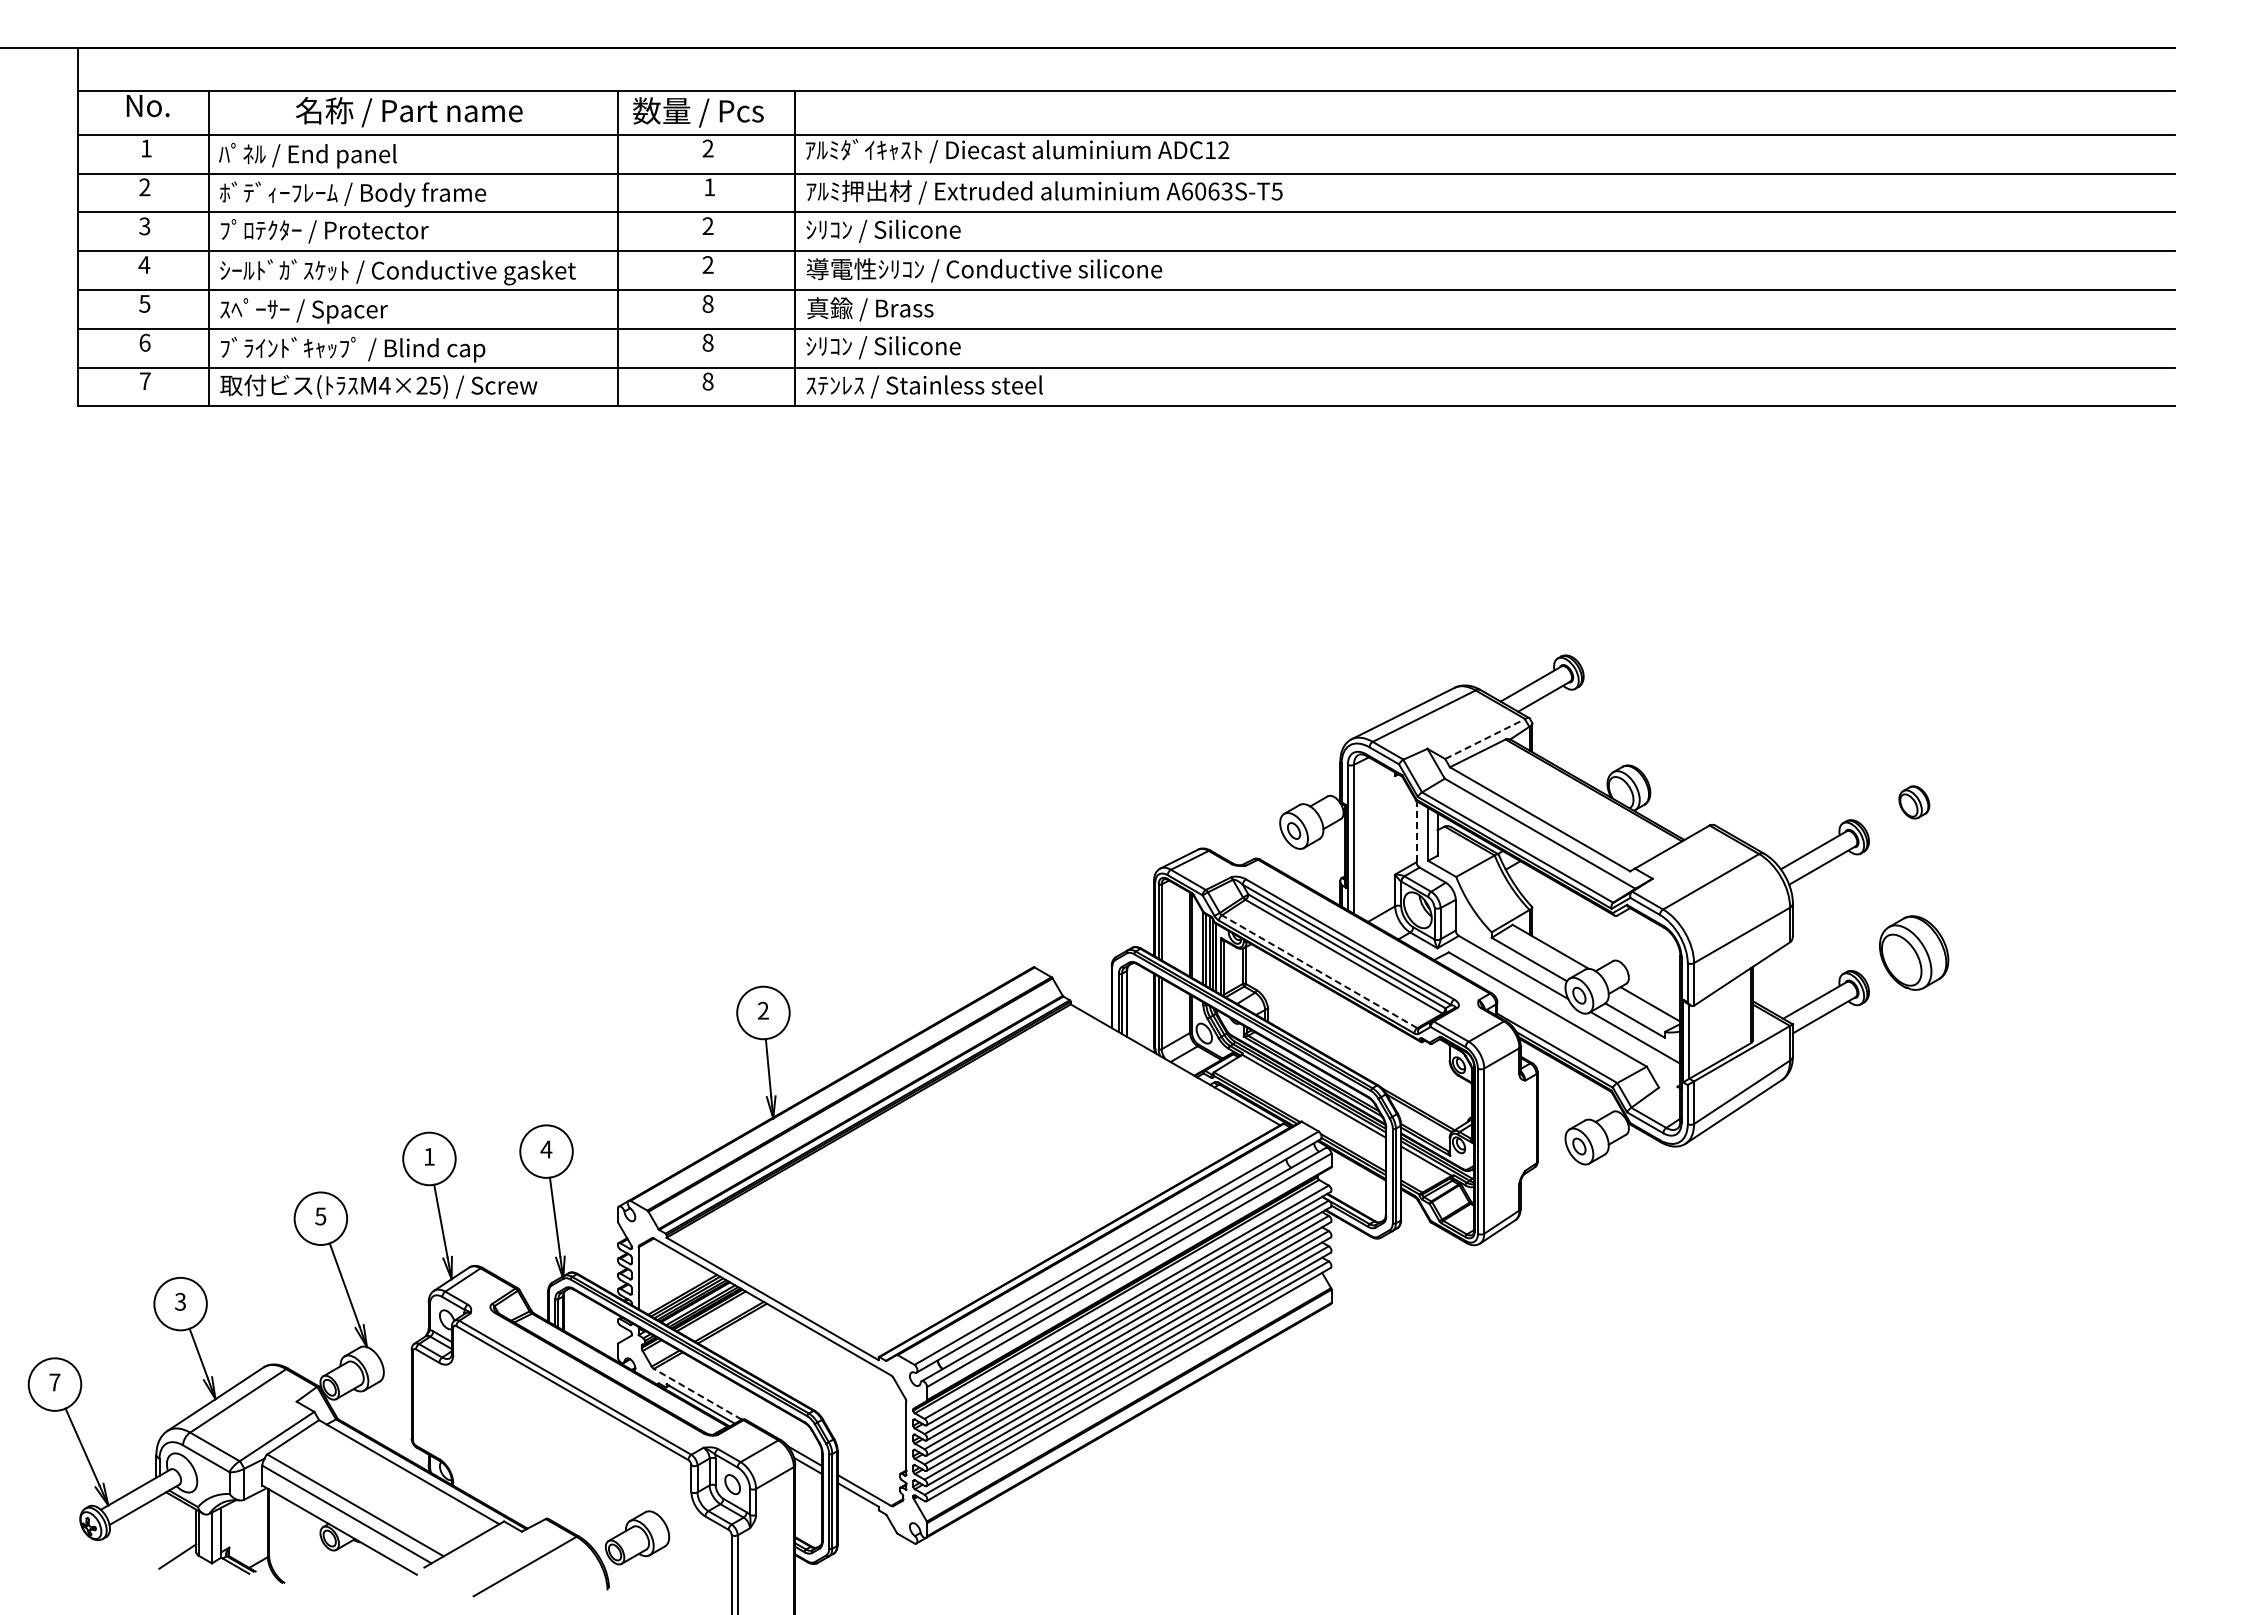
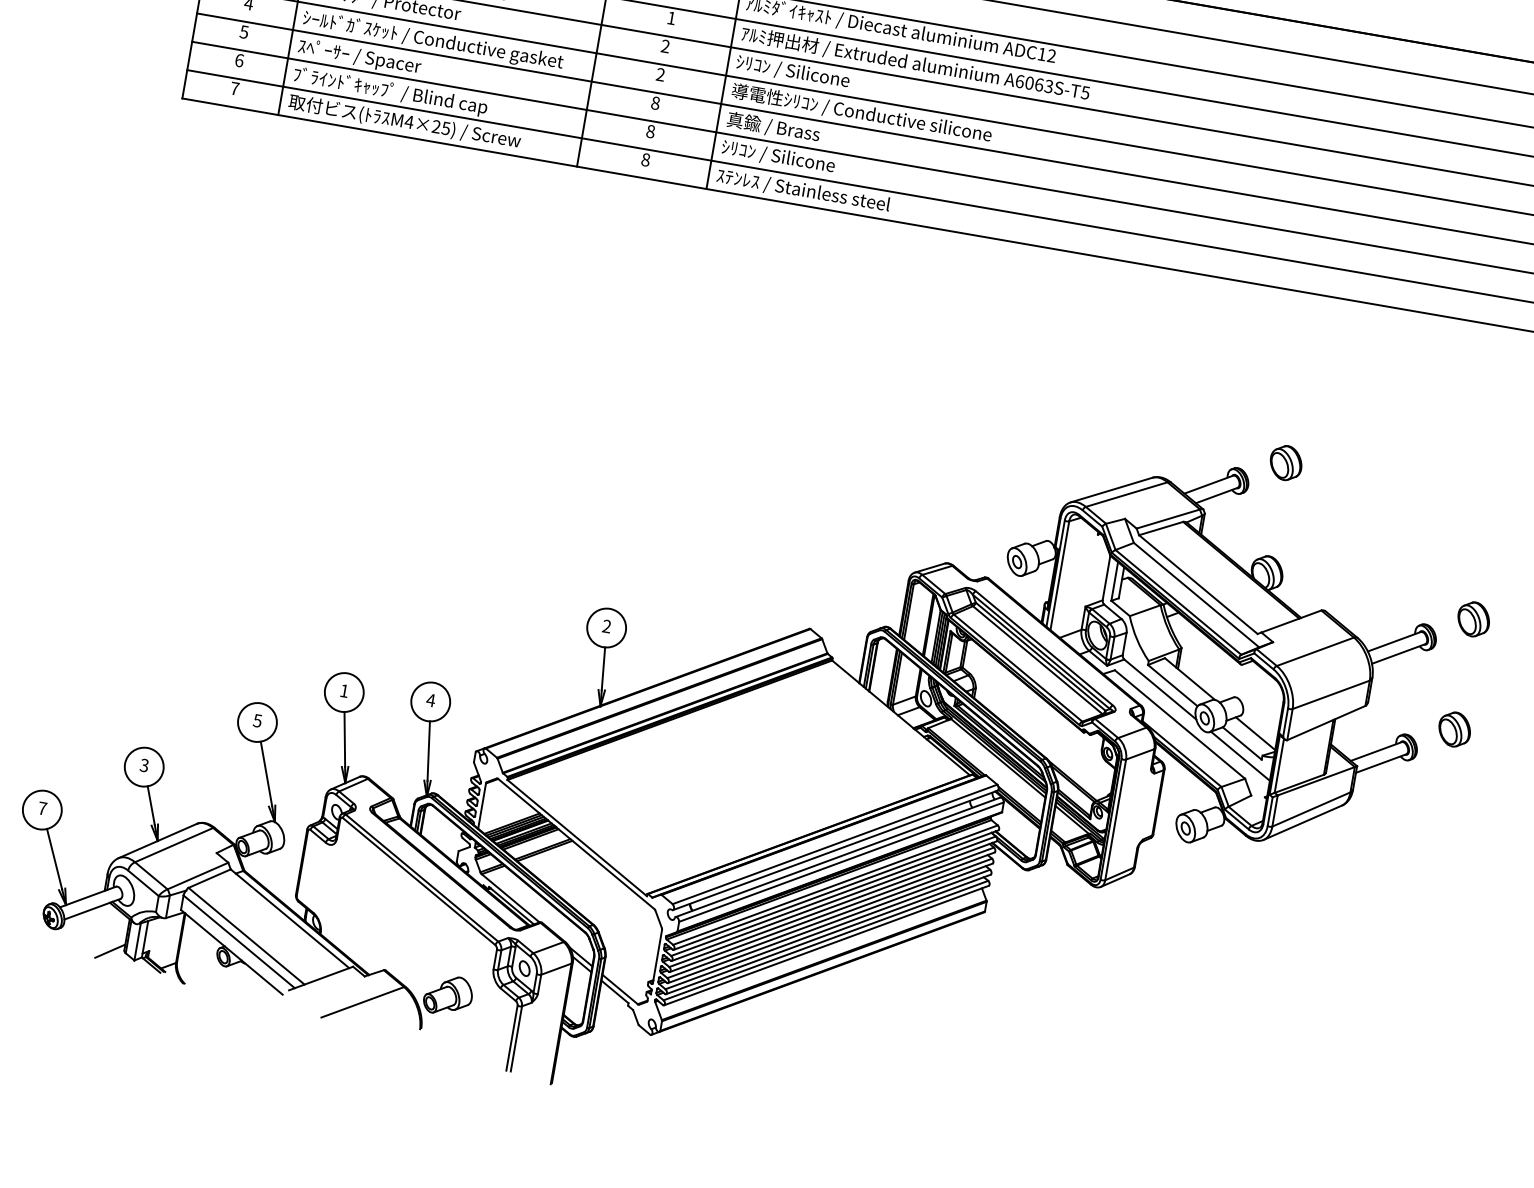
part: (1628, 637) -> (1285, 462), added
line: (1485, 739) -> (1168, 519), dashed -> solid
part: (1914, 802) -> (1473, 619), size x1.43
line: (1416, 831) -> (1106, 577), dashed -> solid
part: (1914, 953) -> (1454, 729), size x0.62
line: (1319, 971) -> (1018, 667), dashed -> solid
line: (697, 1394) -> (510, 898), dashed -> solid

